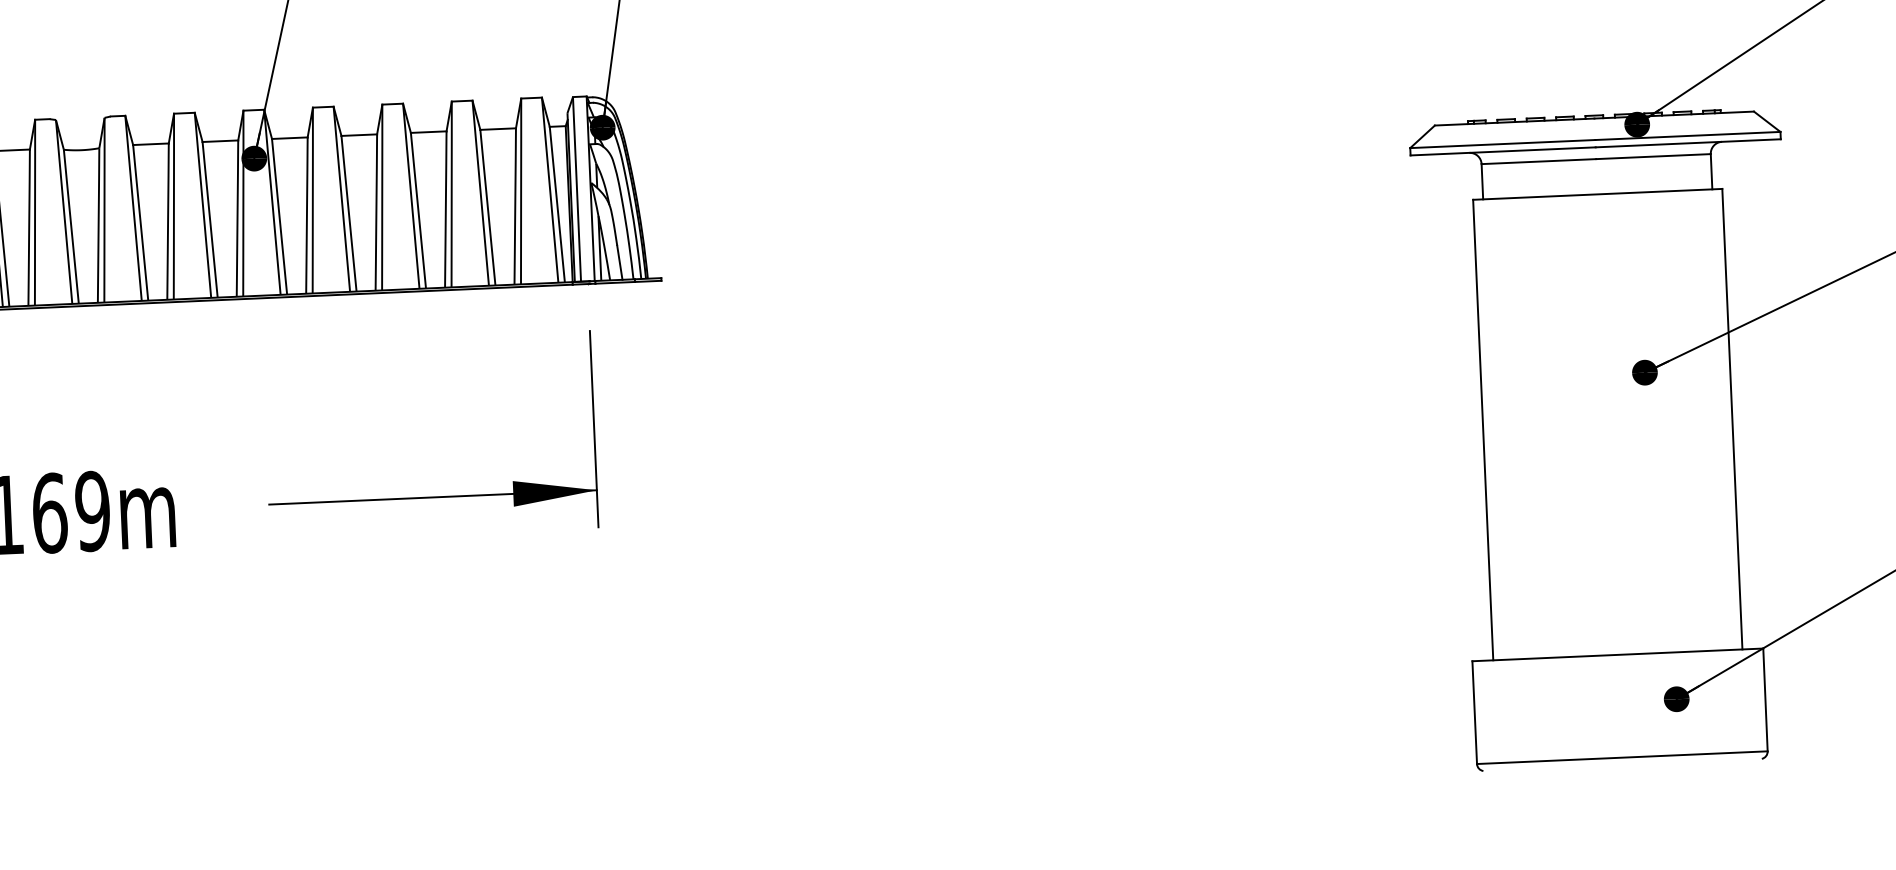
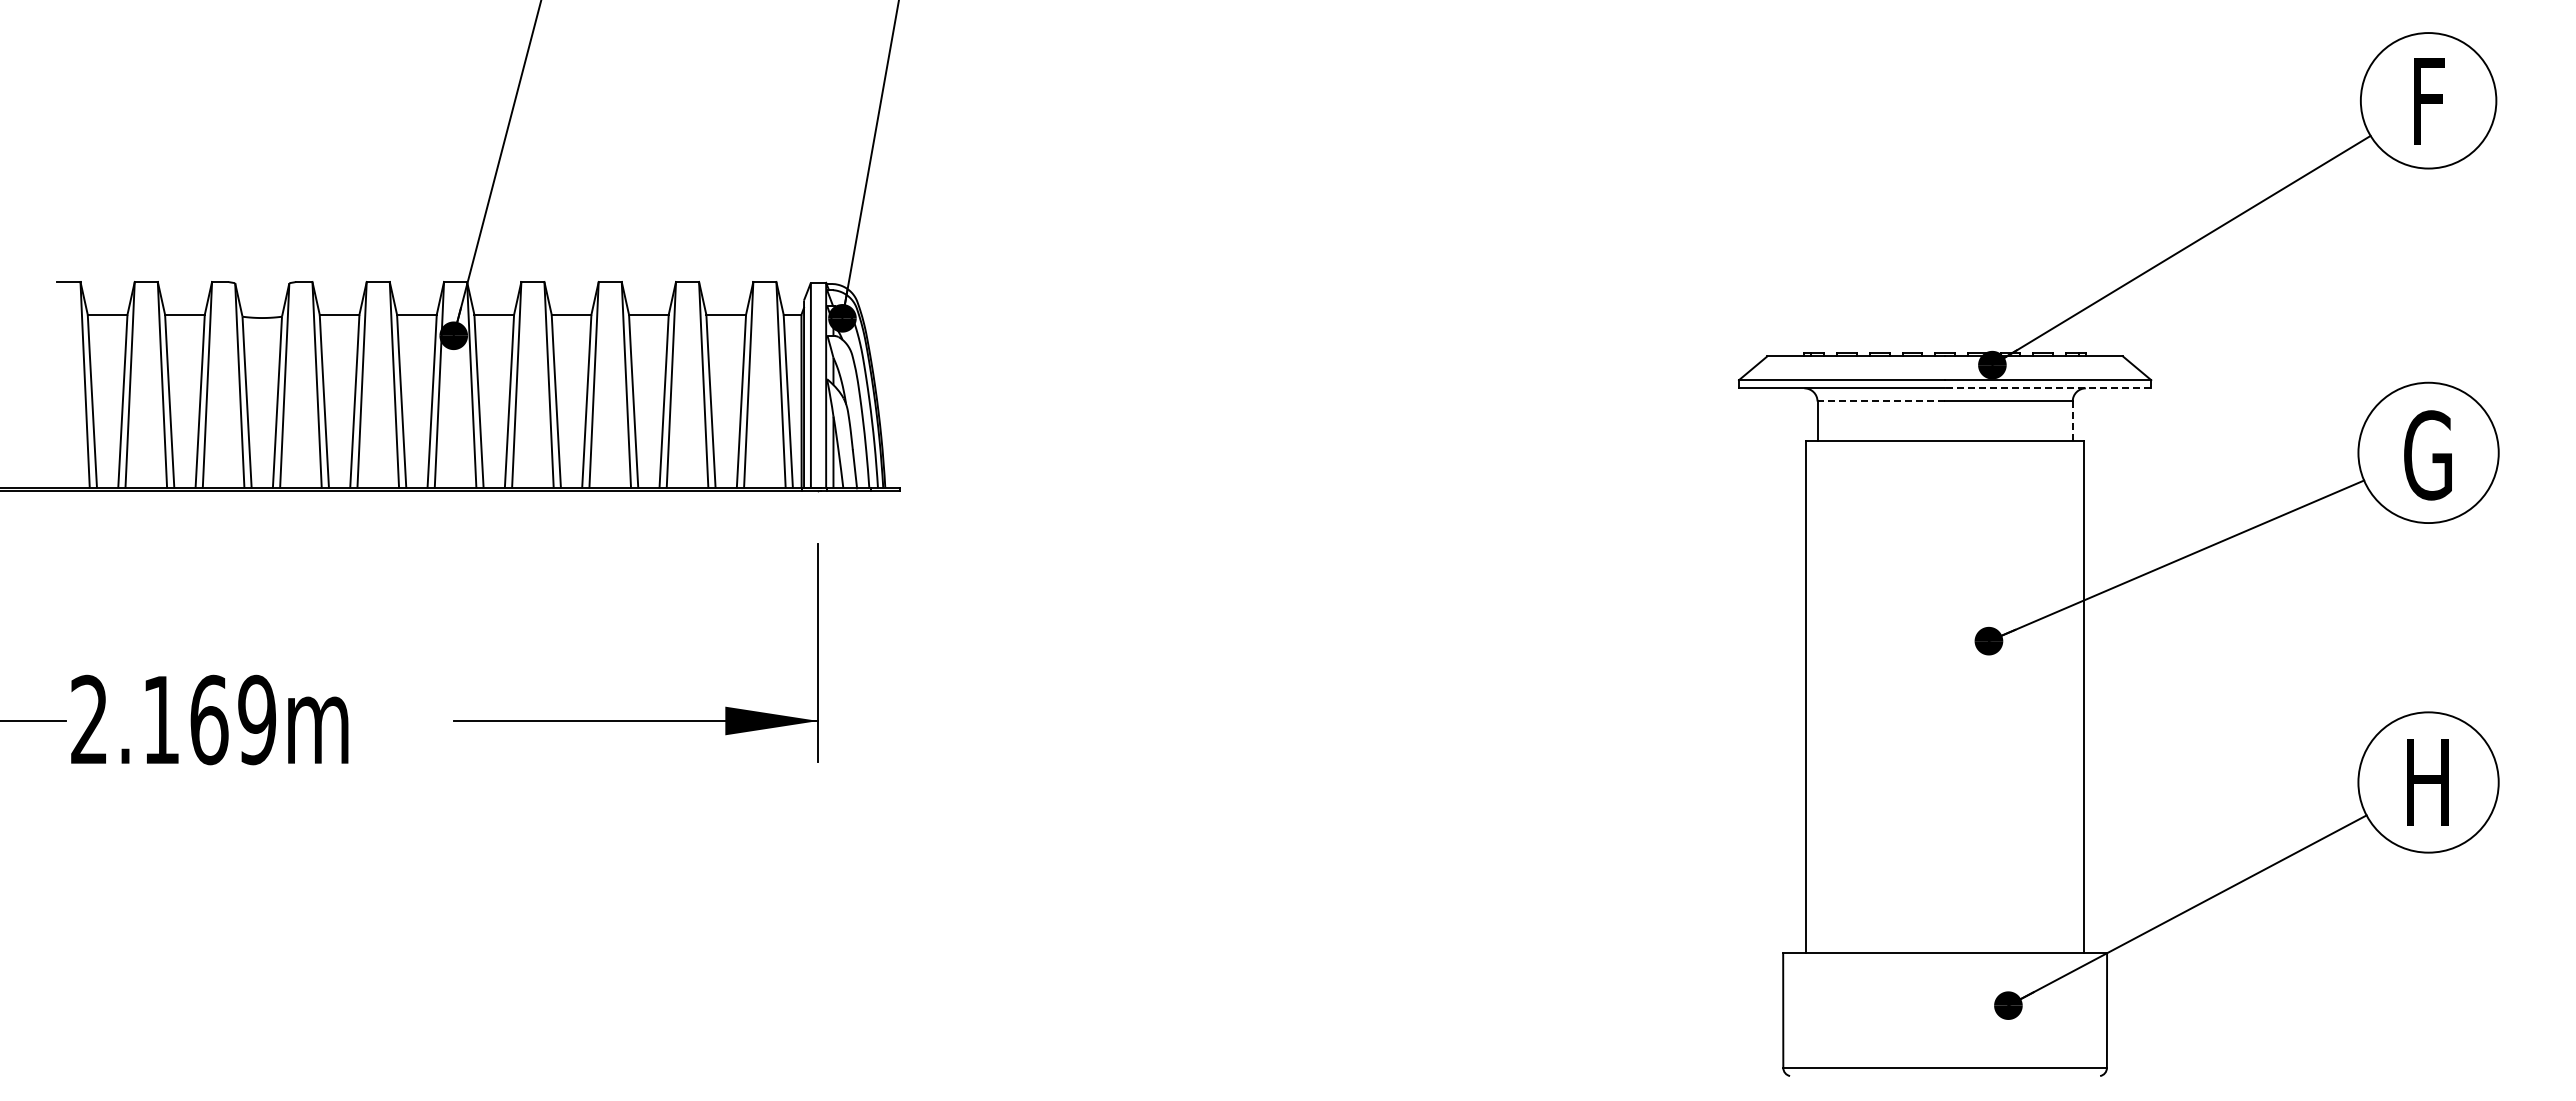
line: (1687, 143) -> (2047, 388), solid -> dashed
line: (1539, 161) -> (1881, 401), solid -> dashed
line: (1711, 172) -> (2072, 421), solid -> dashed

